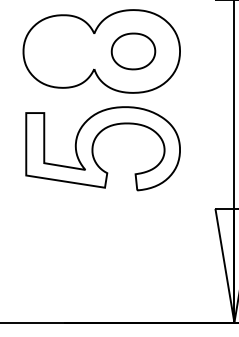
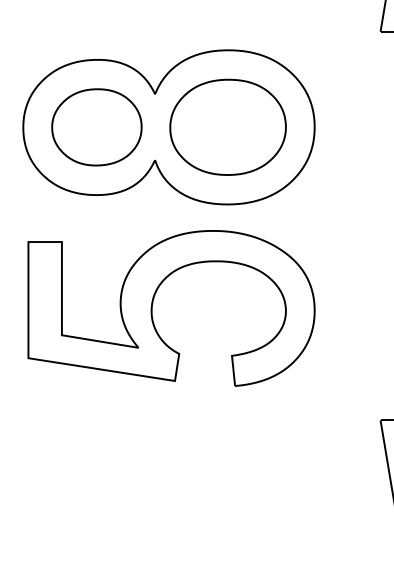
part: (62, 51) -> (95, 127), added
part: (133, 51) -> (228, 127), size x1.43

